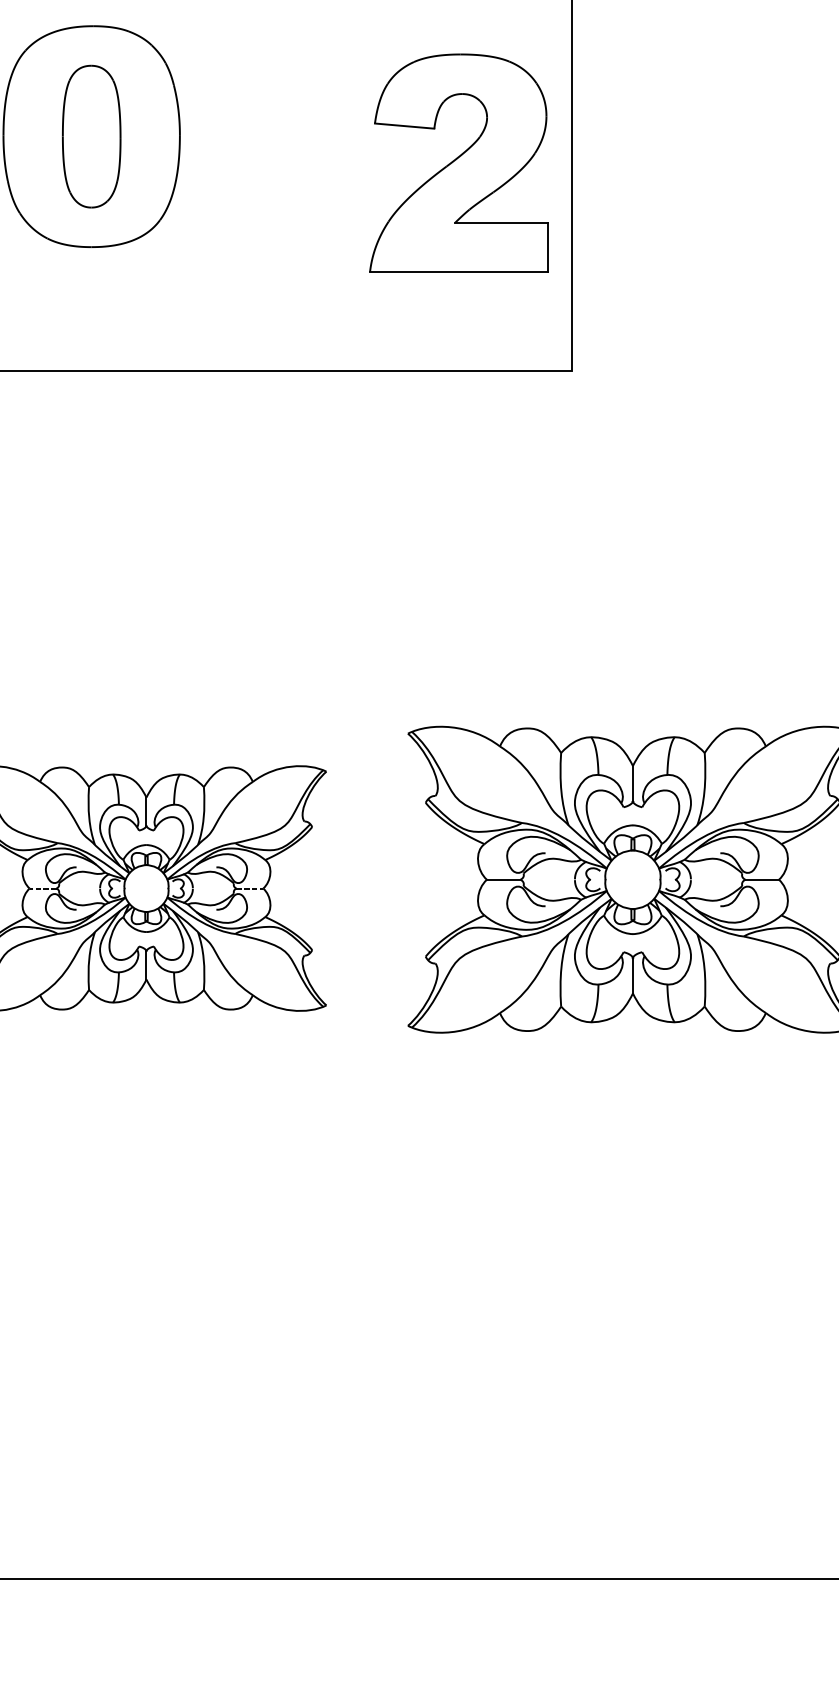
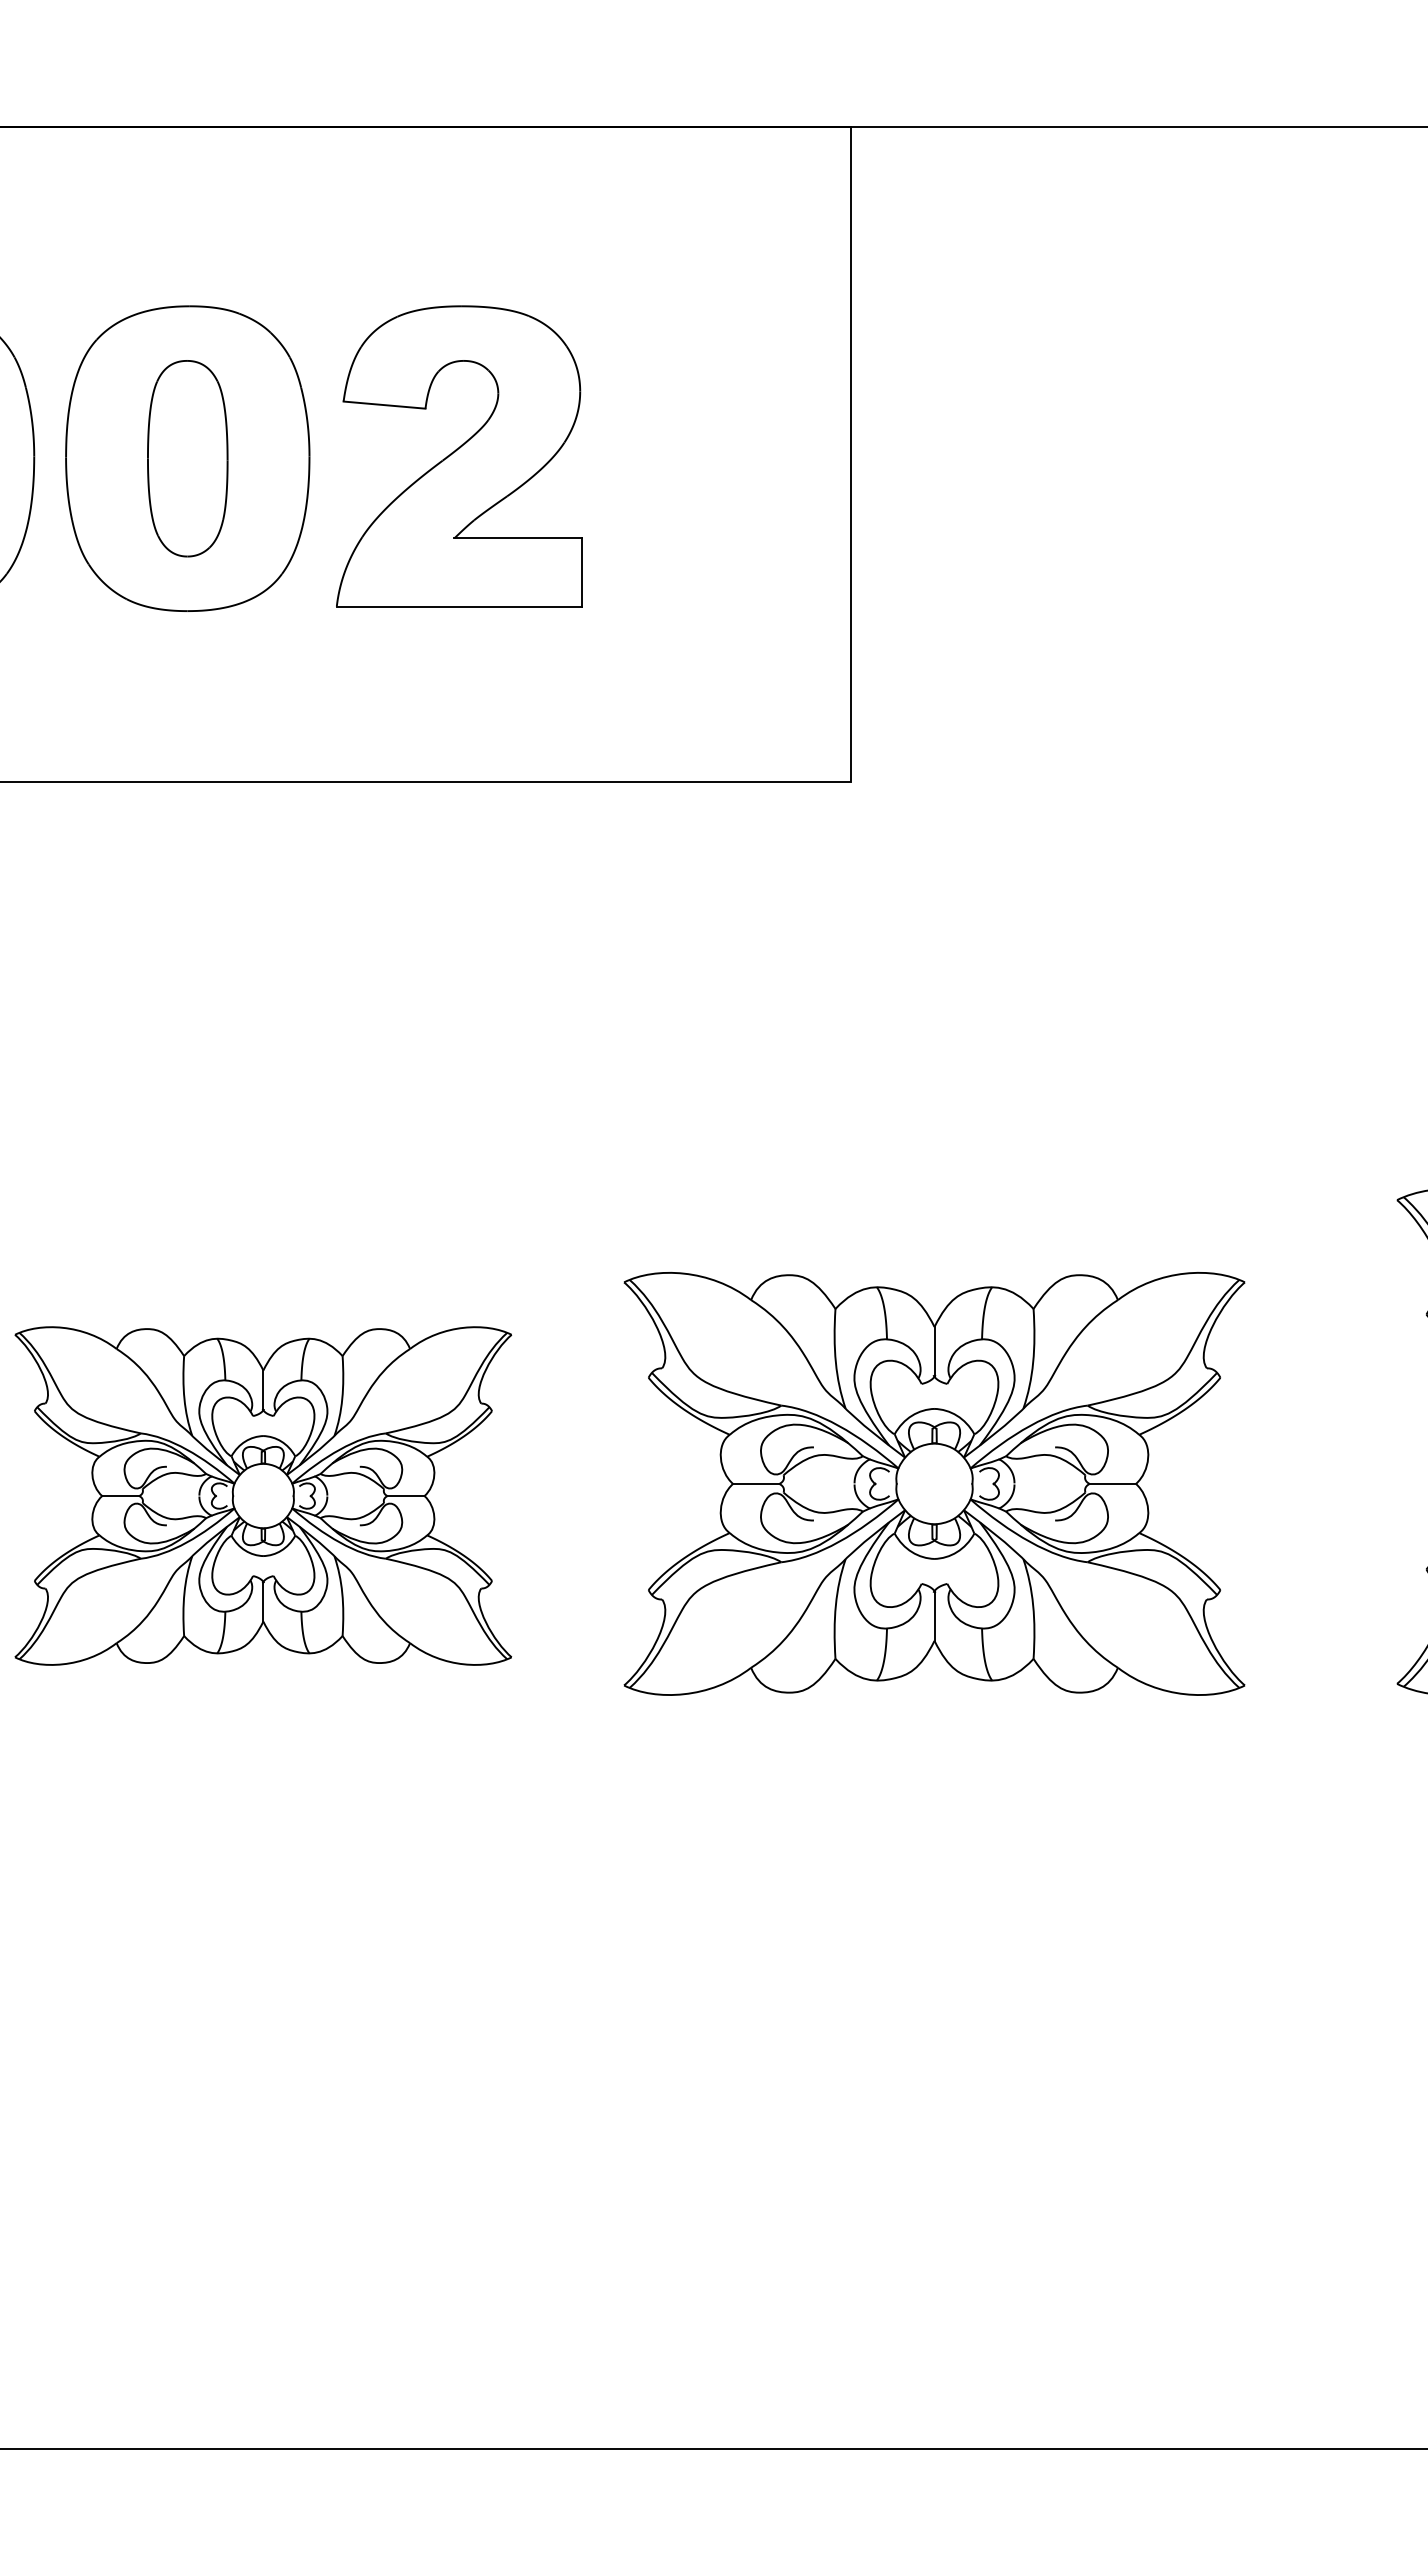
part: (458, 163) -> (459, 456), moved
line: (42, 888) -> (120, 1496), dashed -> solid
line: (250, 888) -> (406, 1496), dashed -> solid

